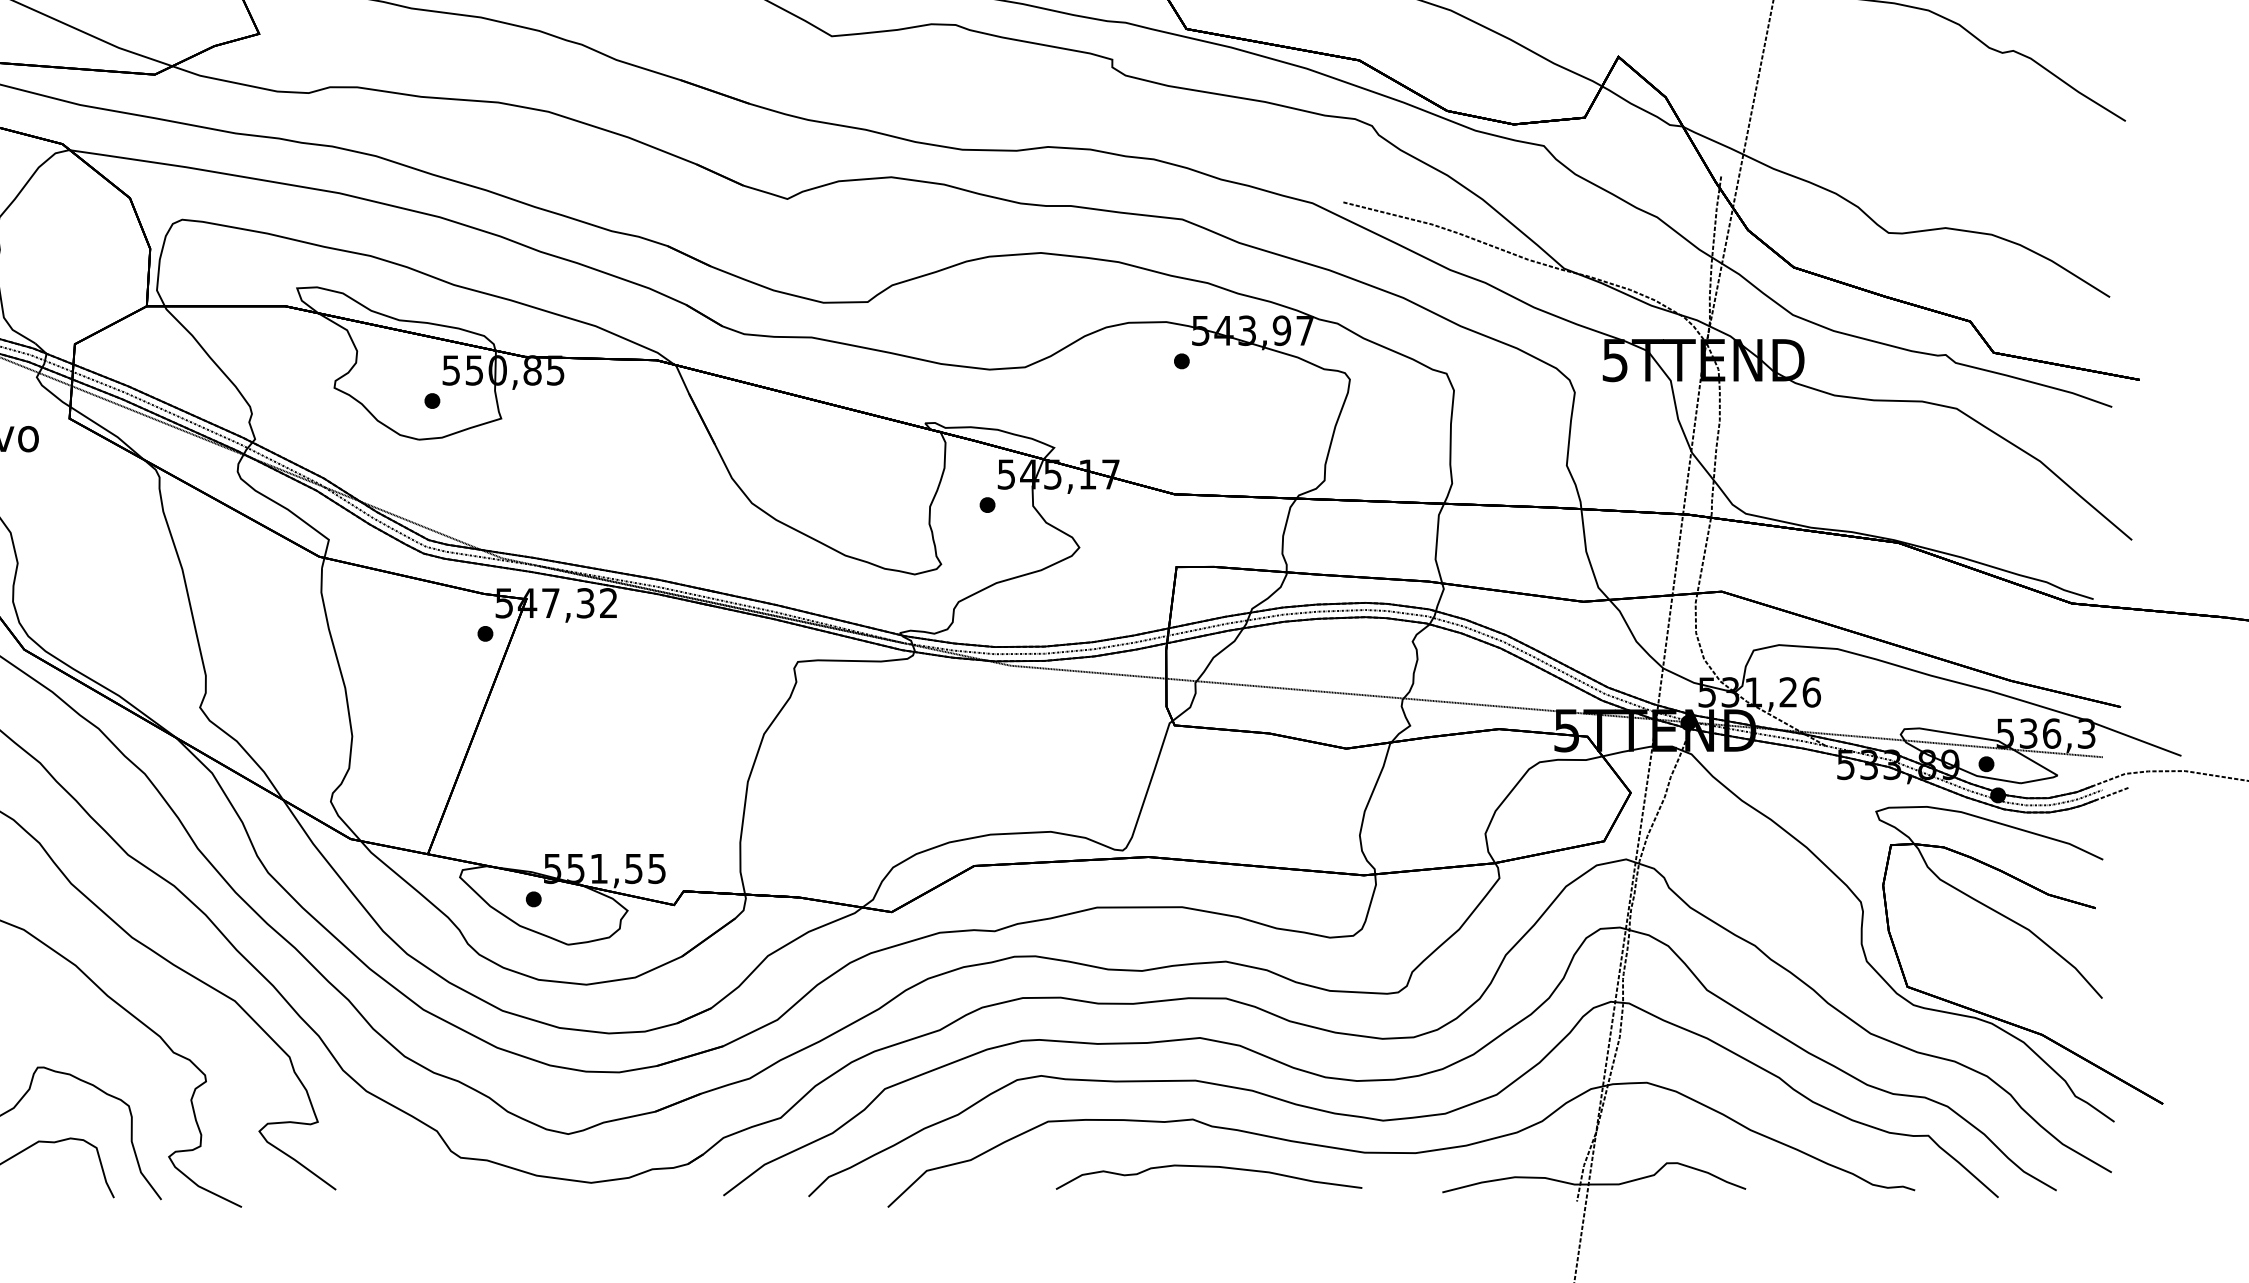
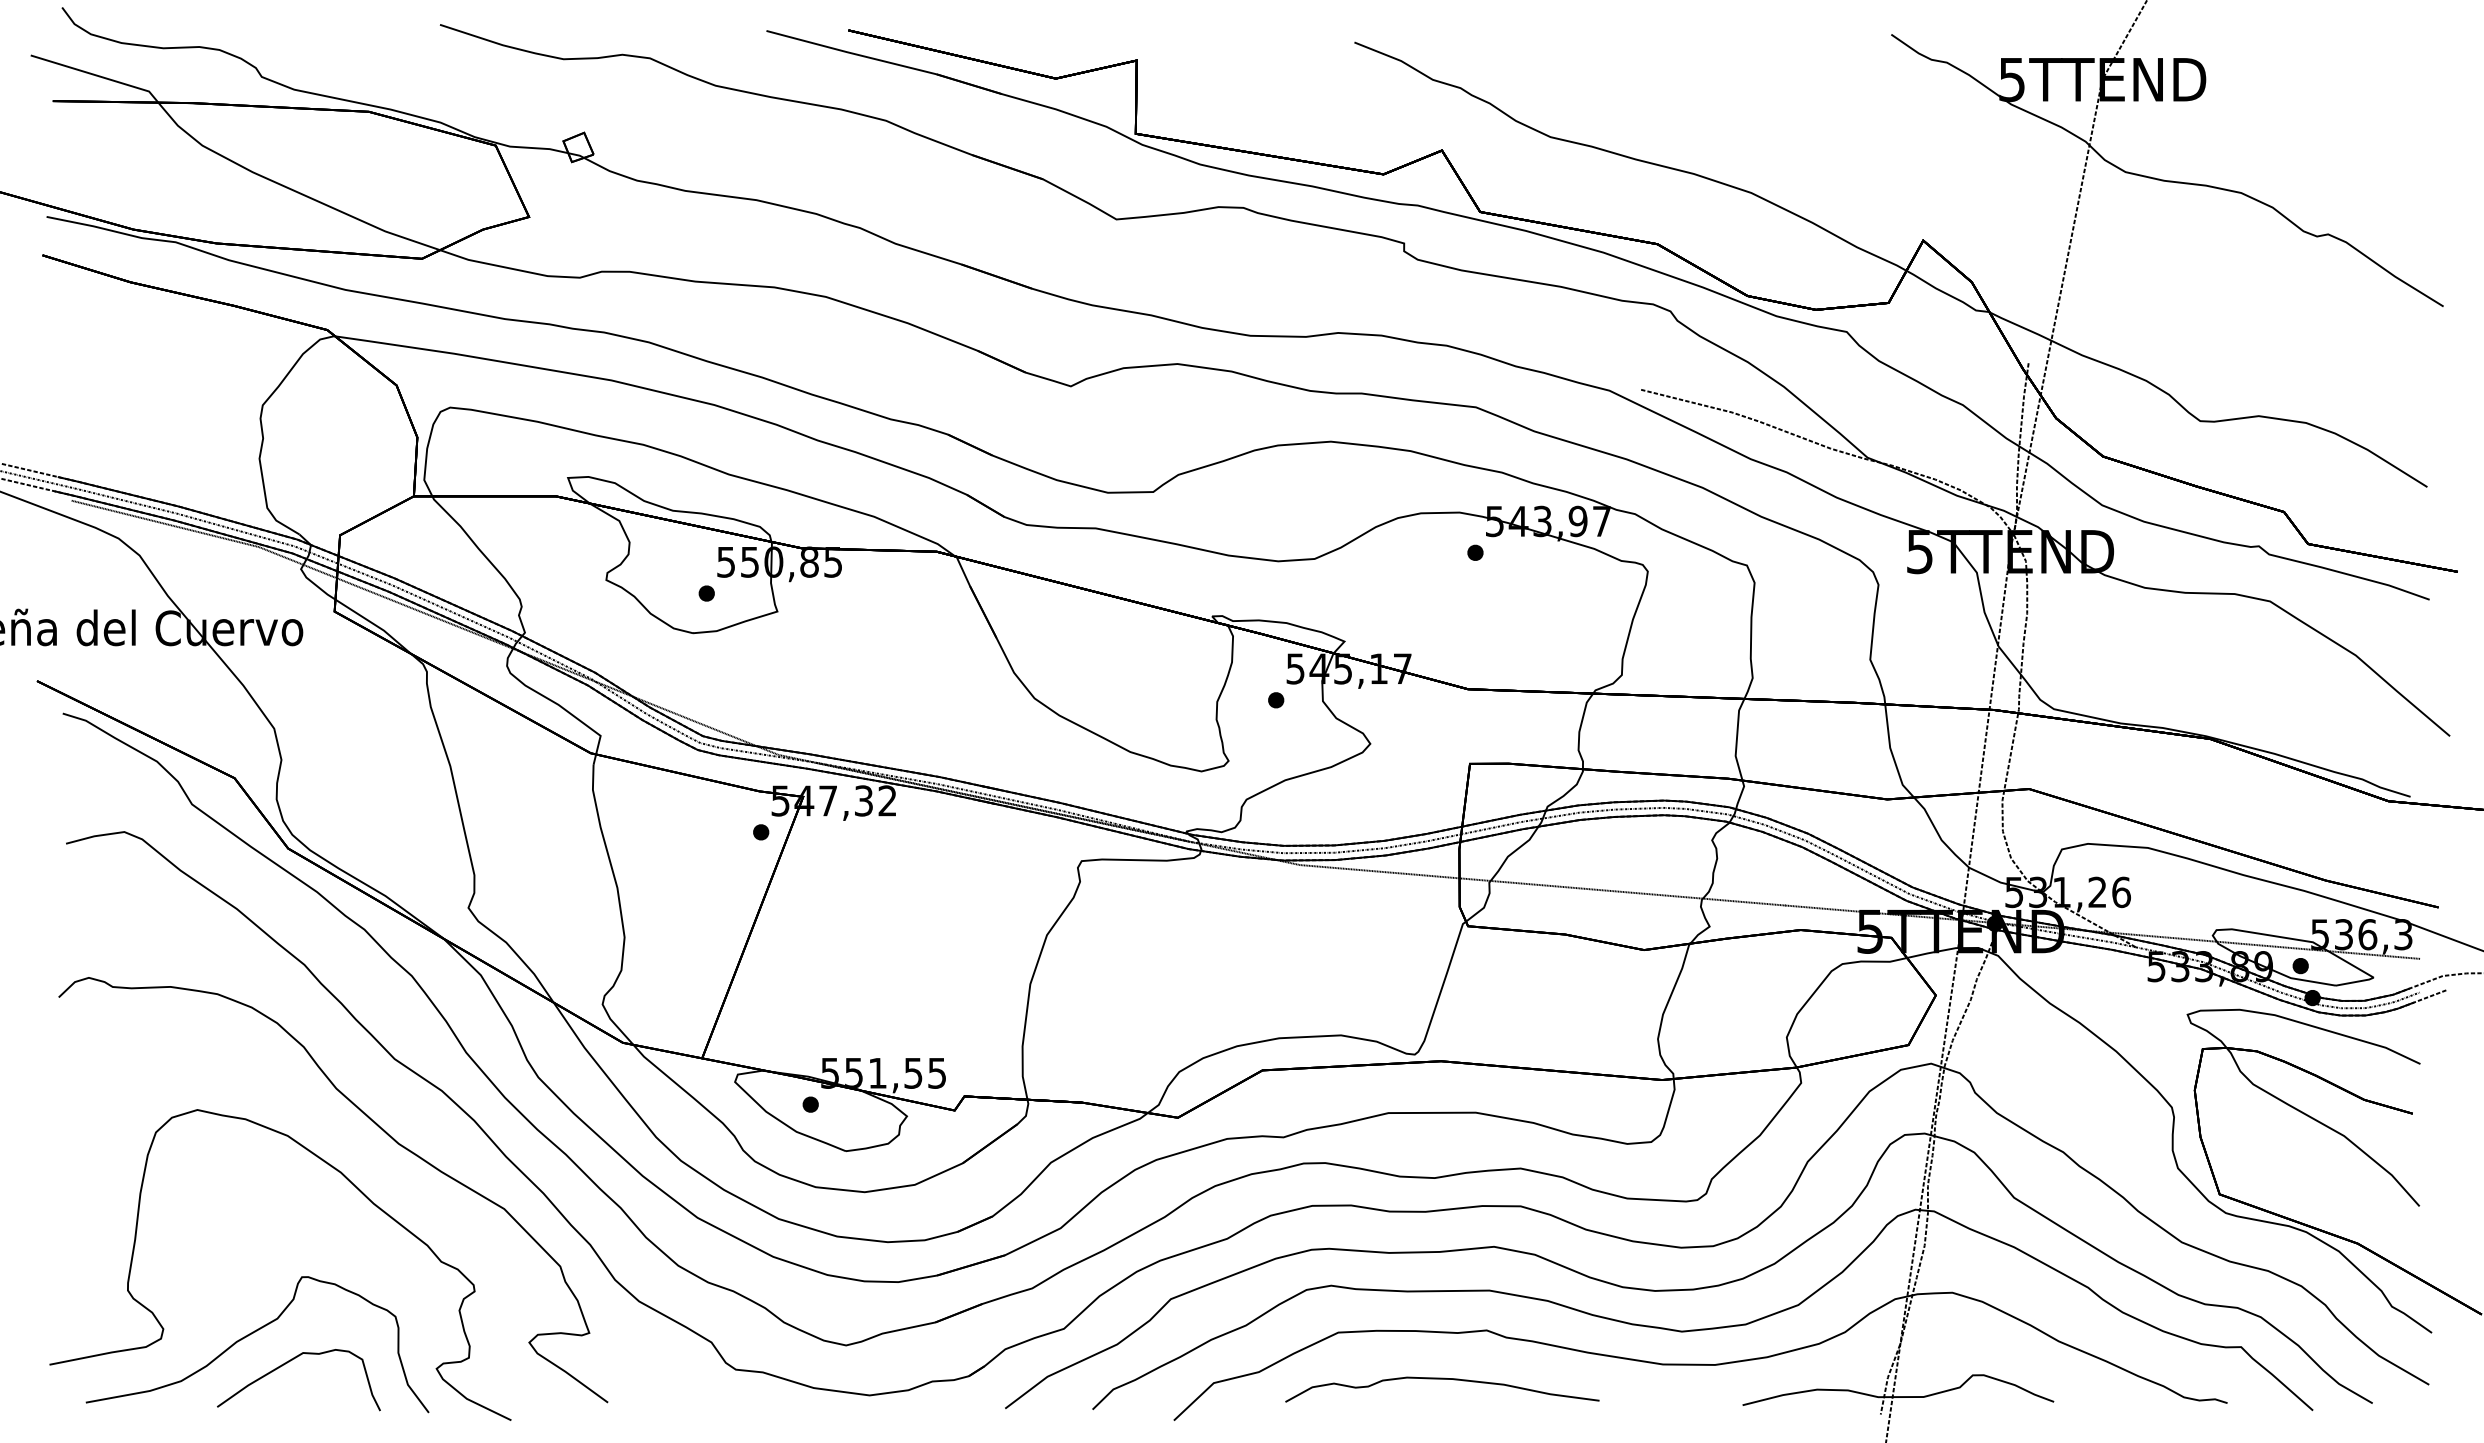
curve: (1209, 1167) -> (1442, 1379), moved

